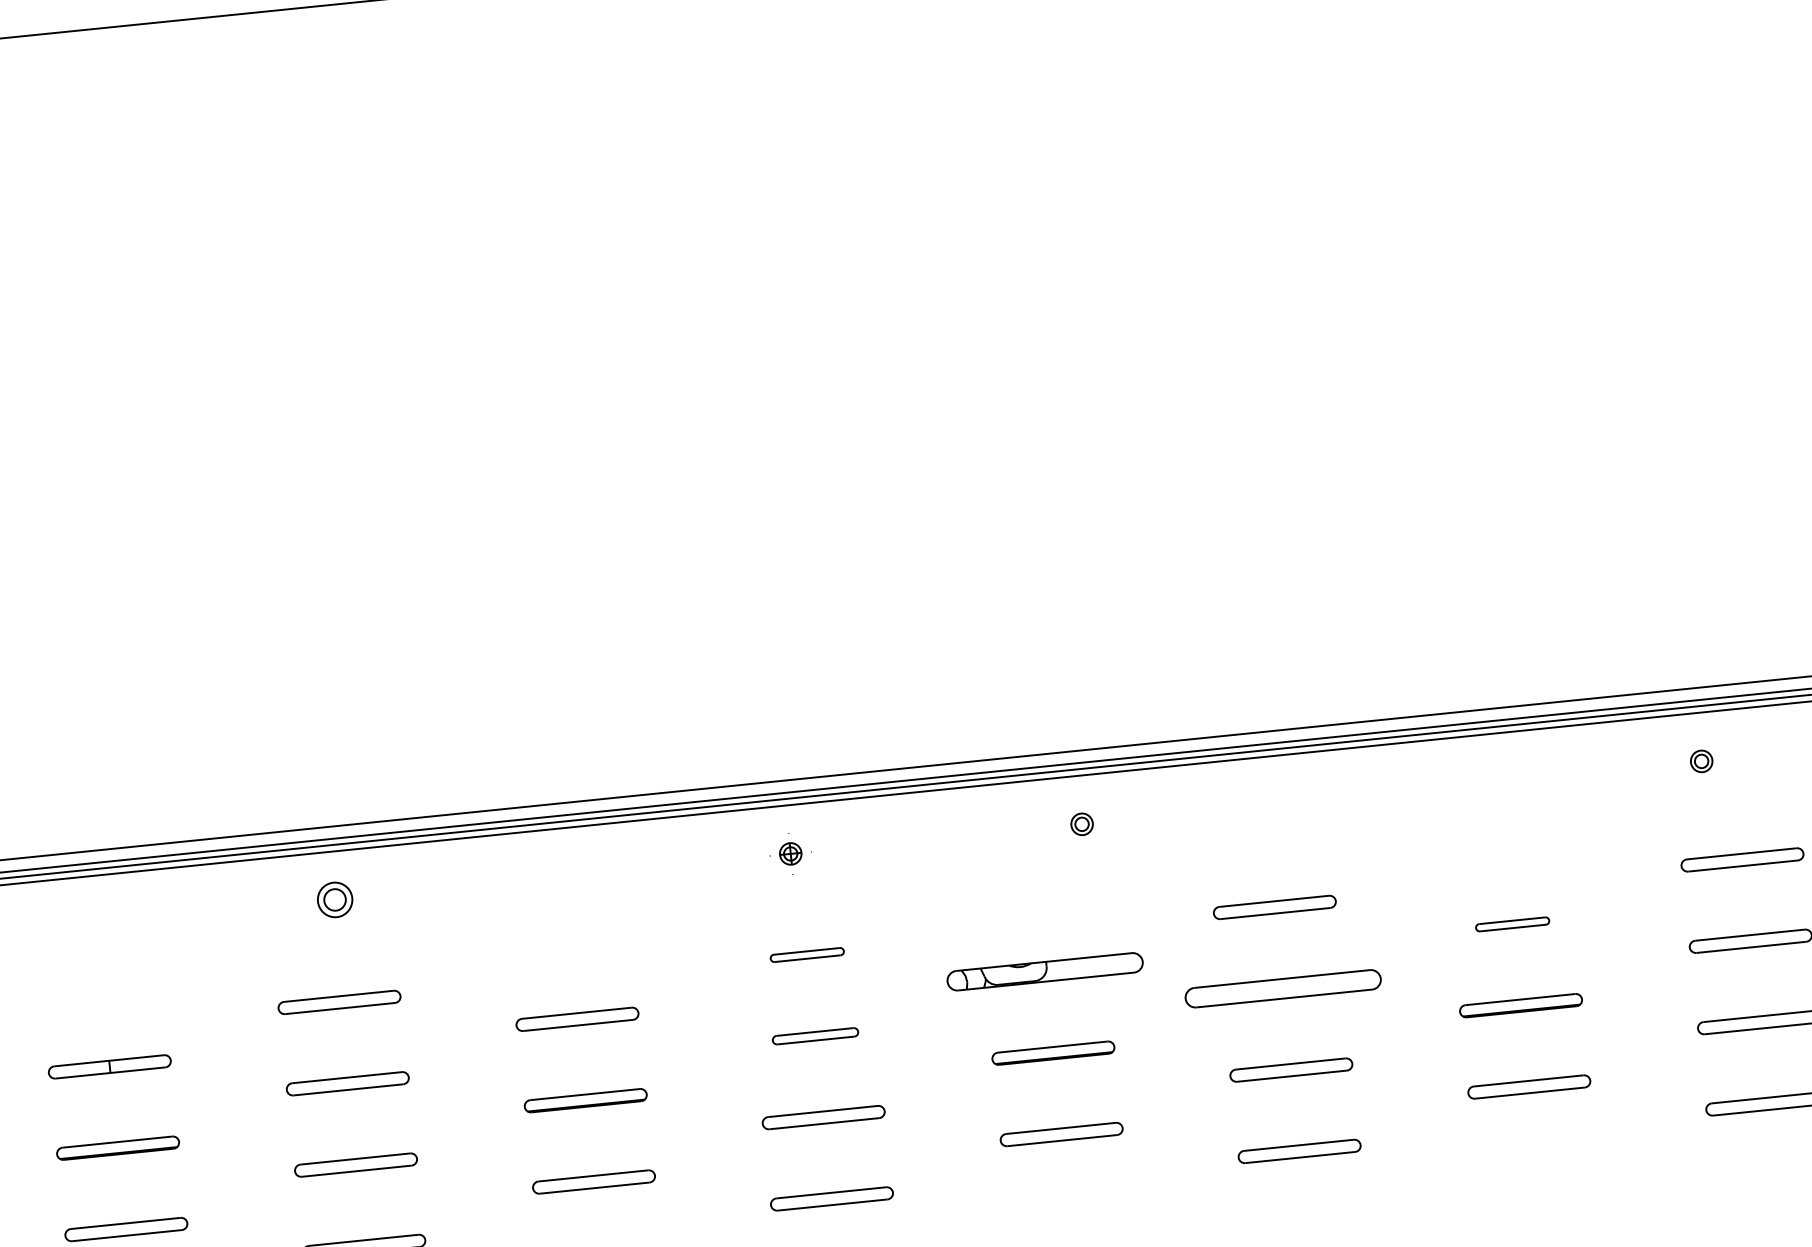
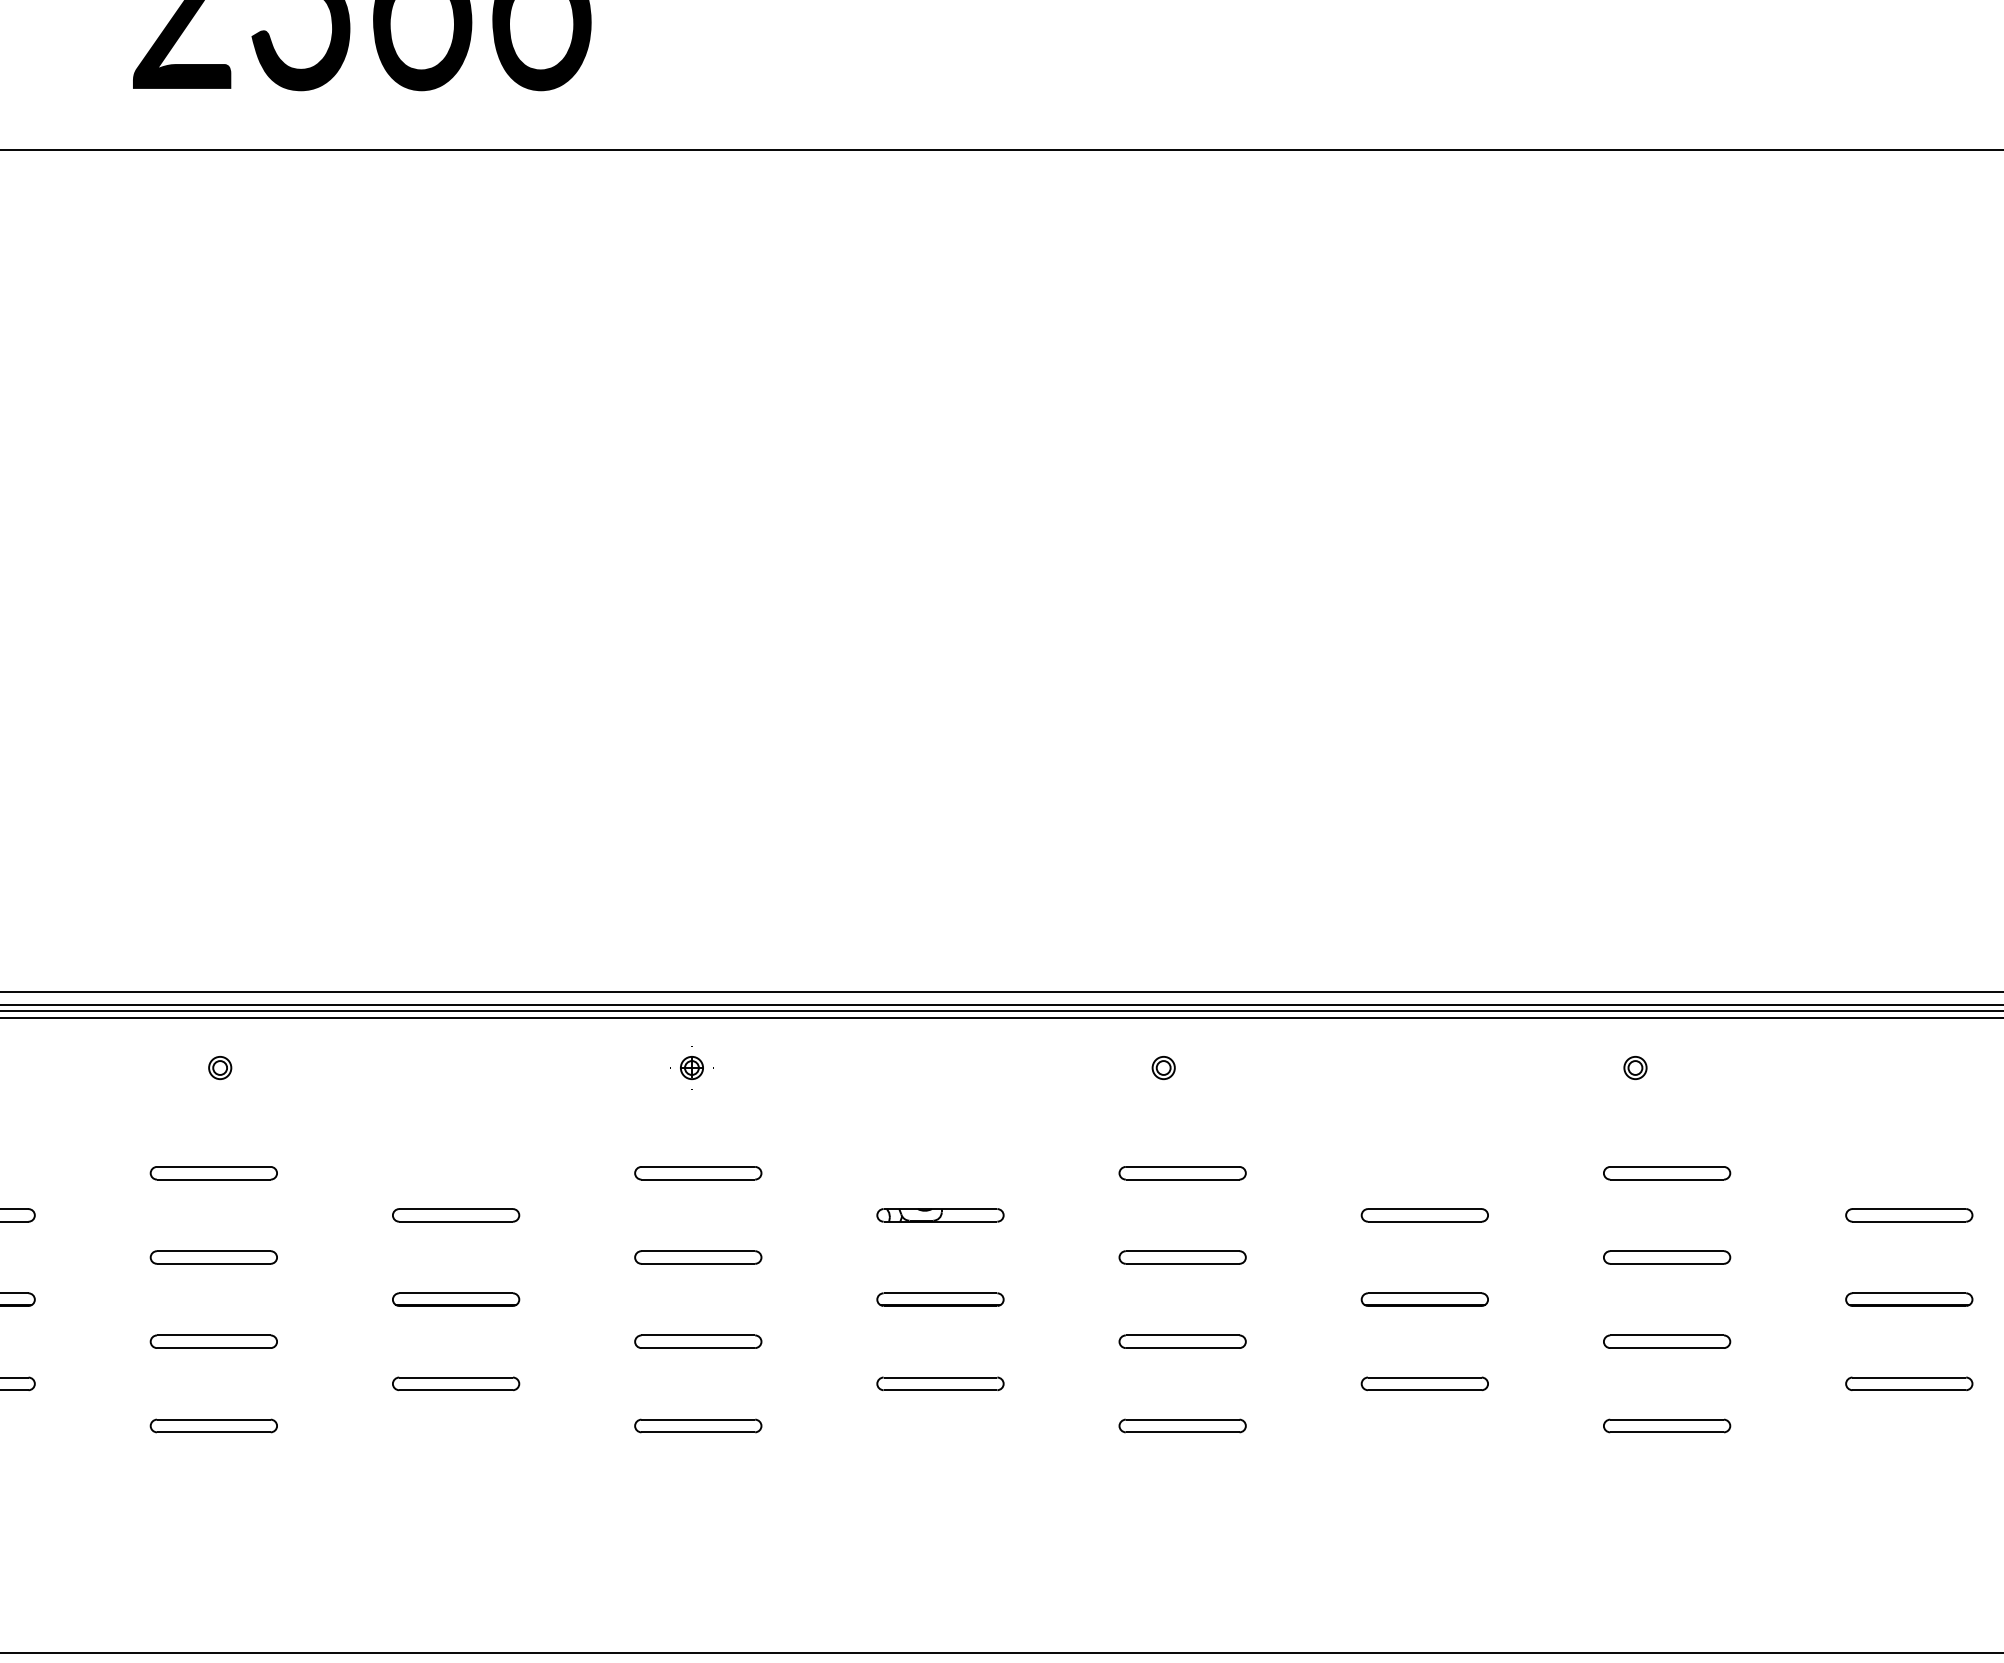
part: (1081, 824) -> (1163, 1068), moved
part: (335, 900) -> (220, 1068), size x0.62
part: (1512, 924) -> (1424, 1215), size x1.67
part: (807, 955) -> (698, 1173), size x1.67
part: (1045, 971) -> (940, 1215), size x0.62
part: (1282, 988) -> (1182, 1257), size x0.62
part: (815, 1036) -> (698, 1257), size x1.43

